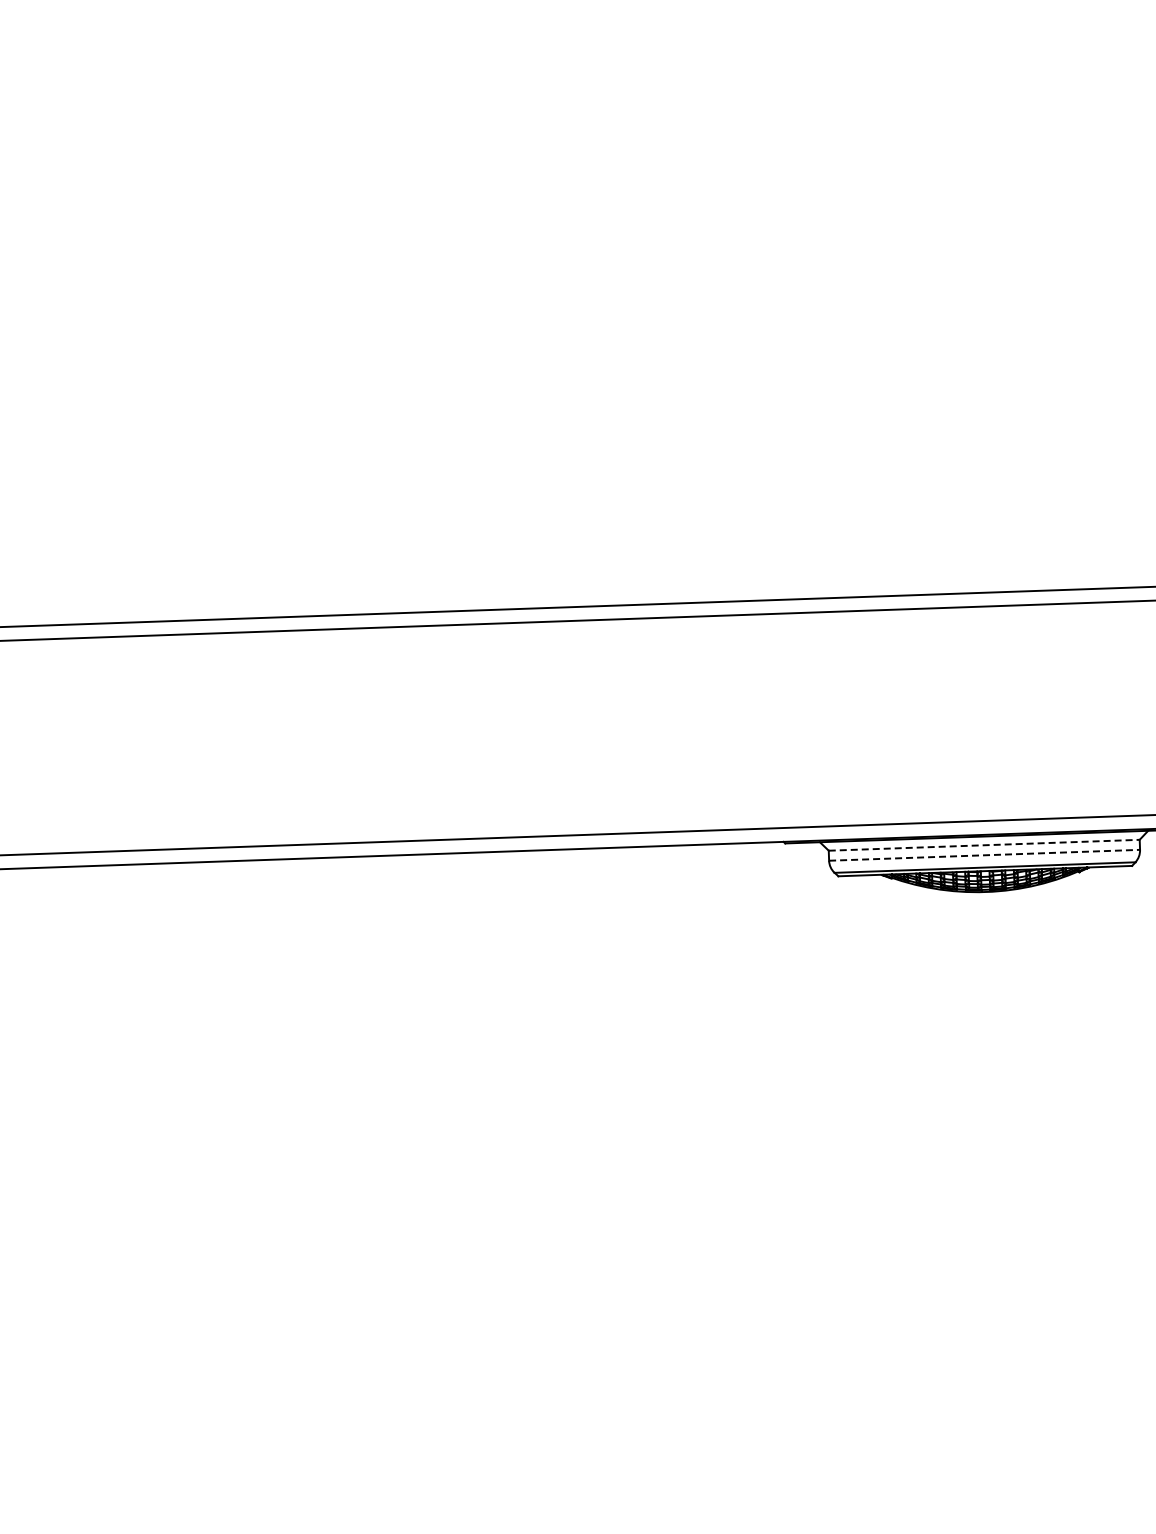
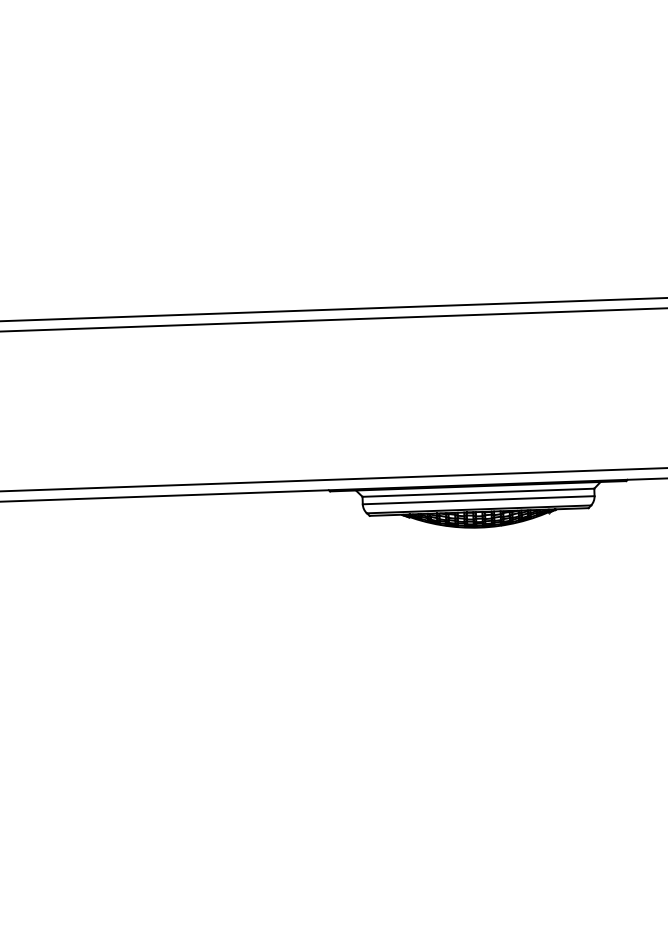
line: (984, 845) -> (478, 492), dashed -> solid
line: (984, 855) -> (478, 500), dashed -> solid

